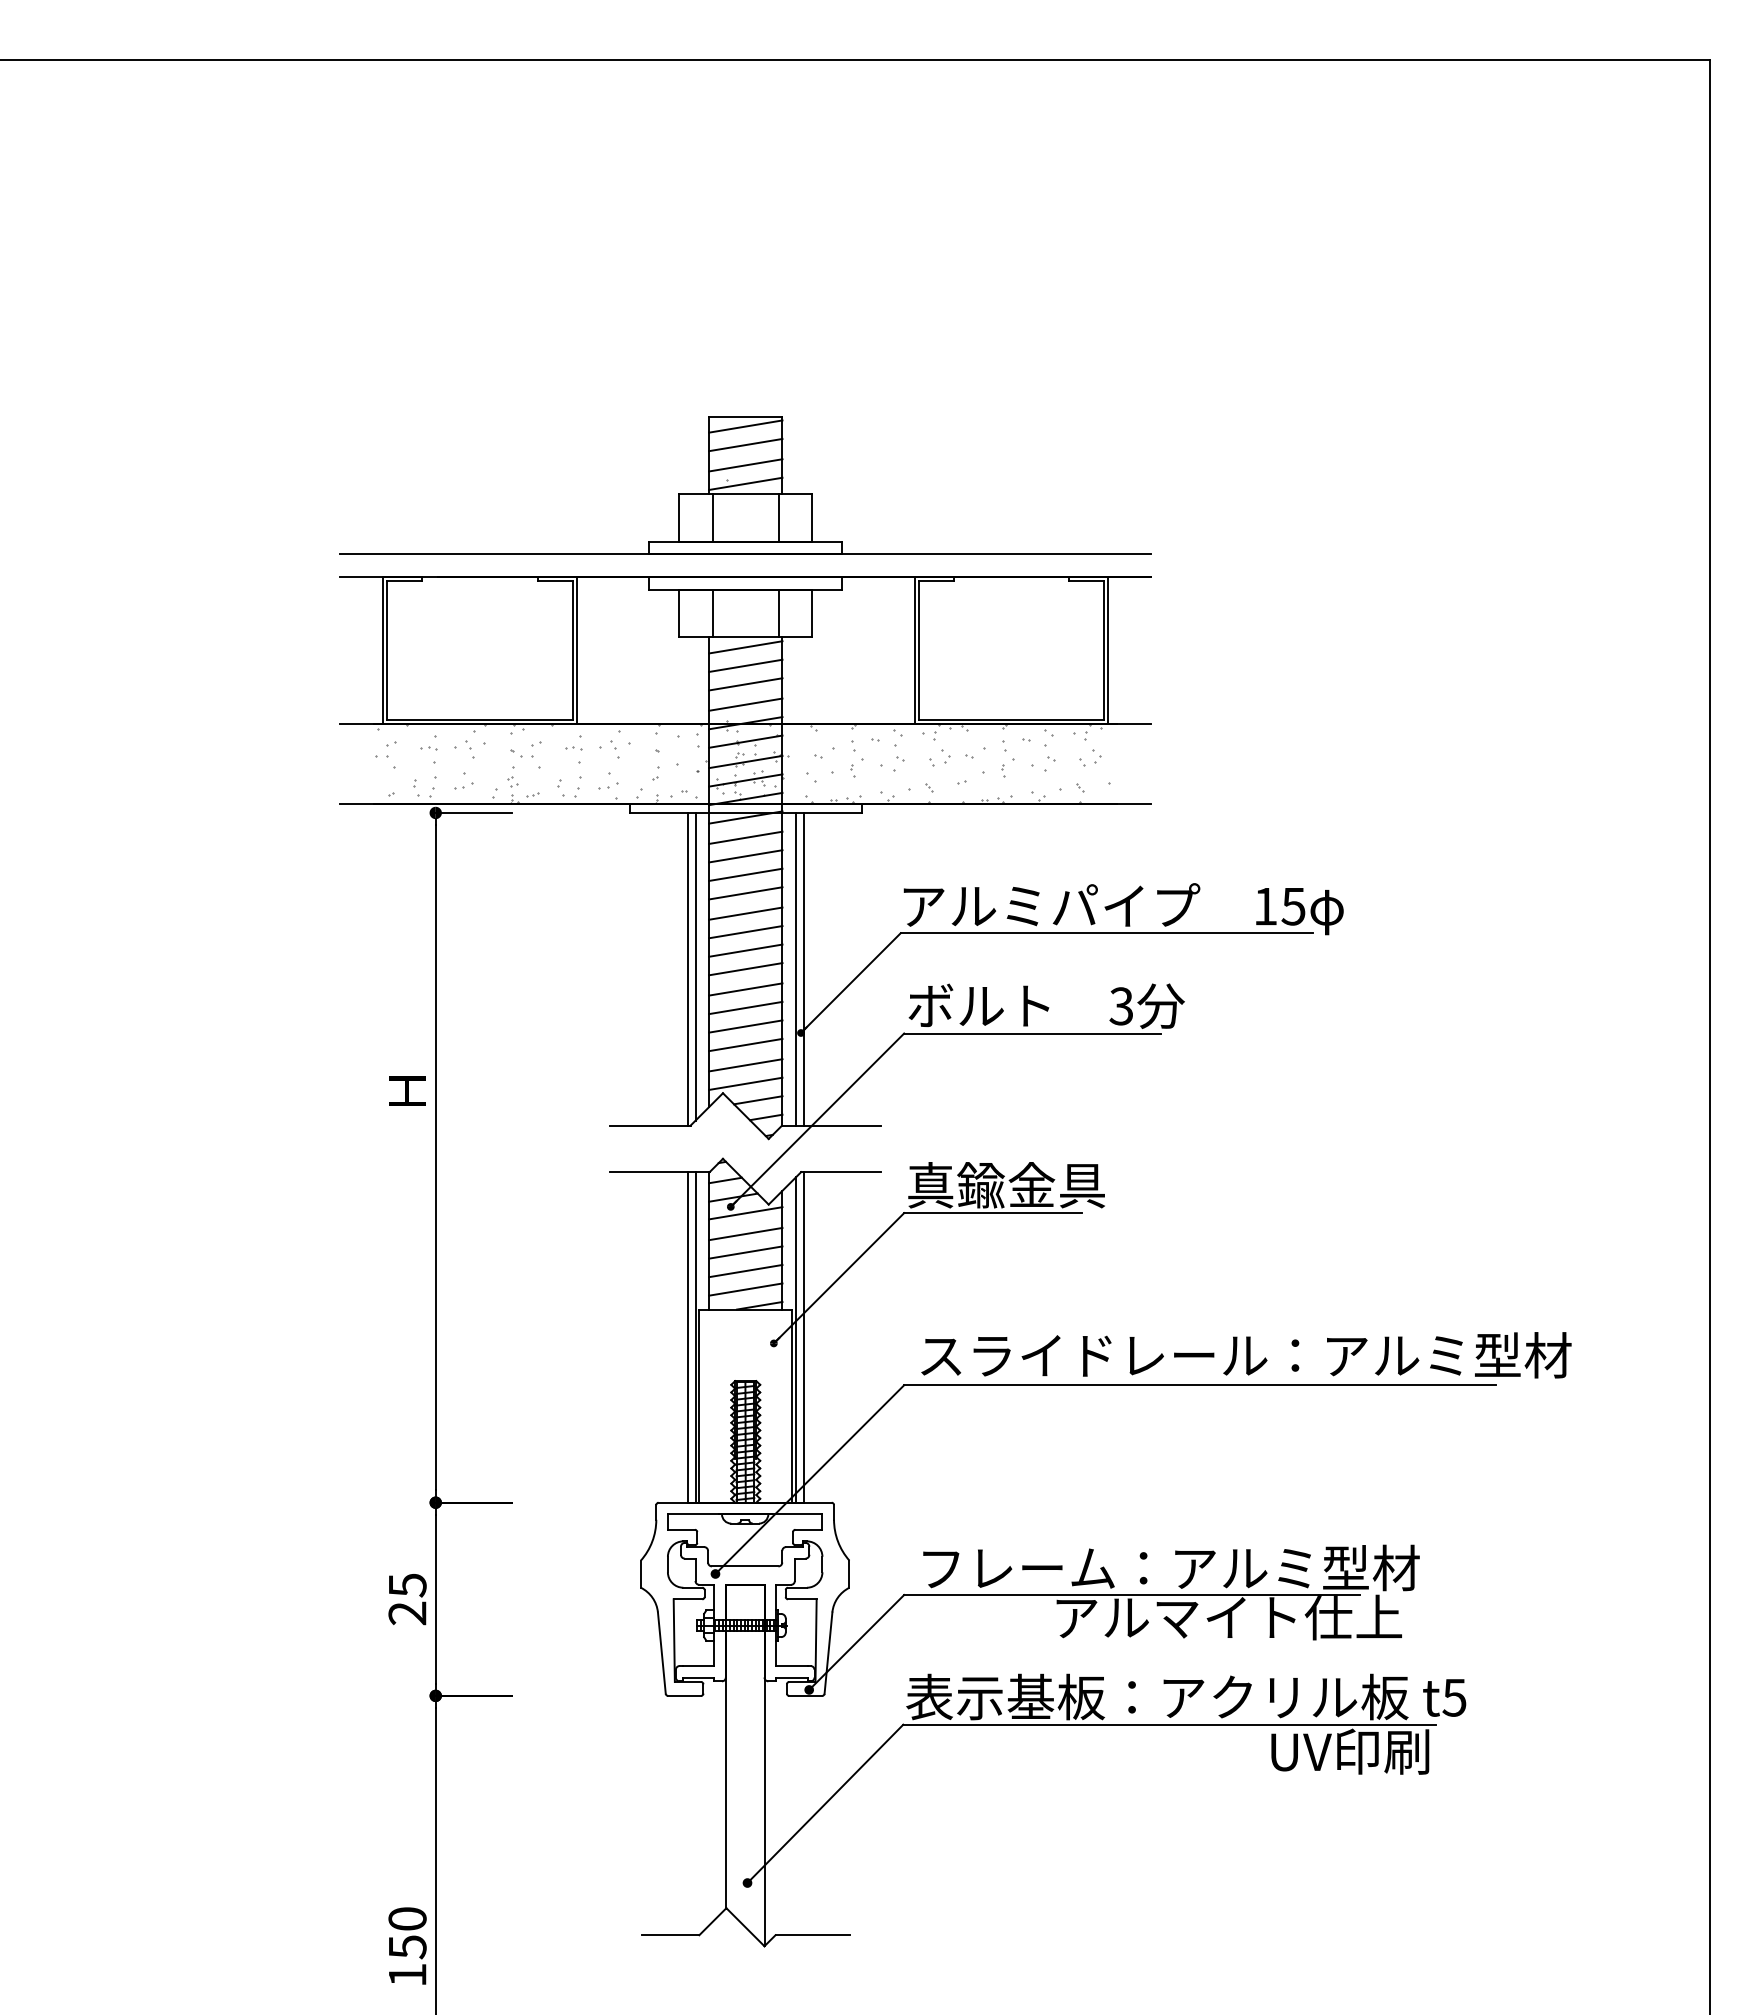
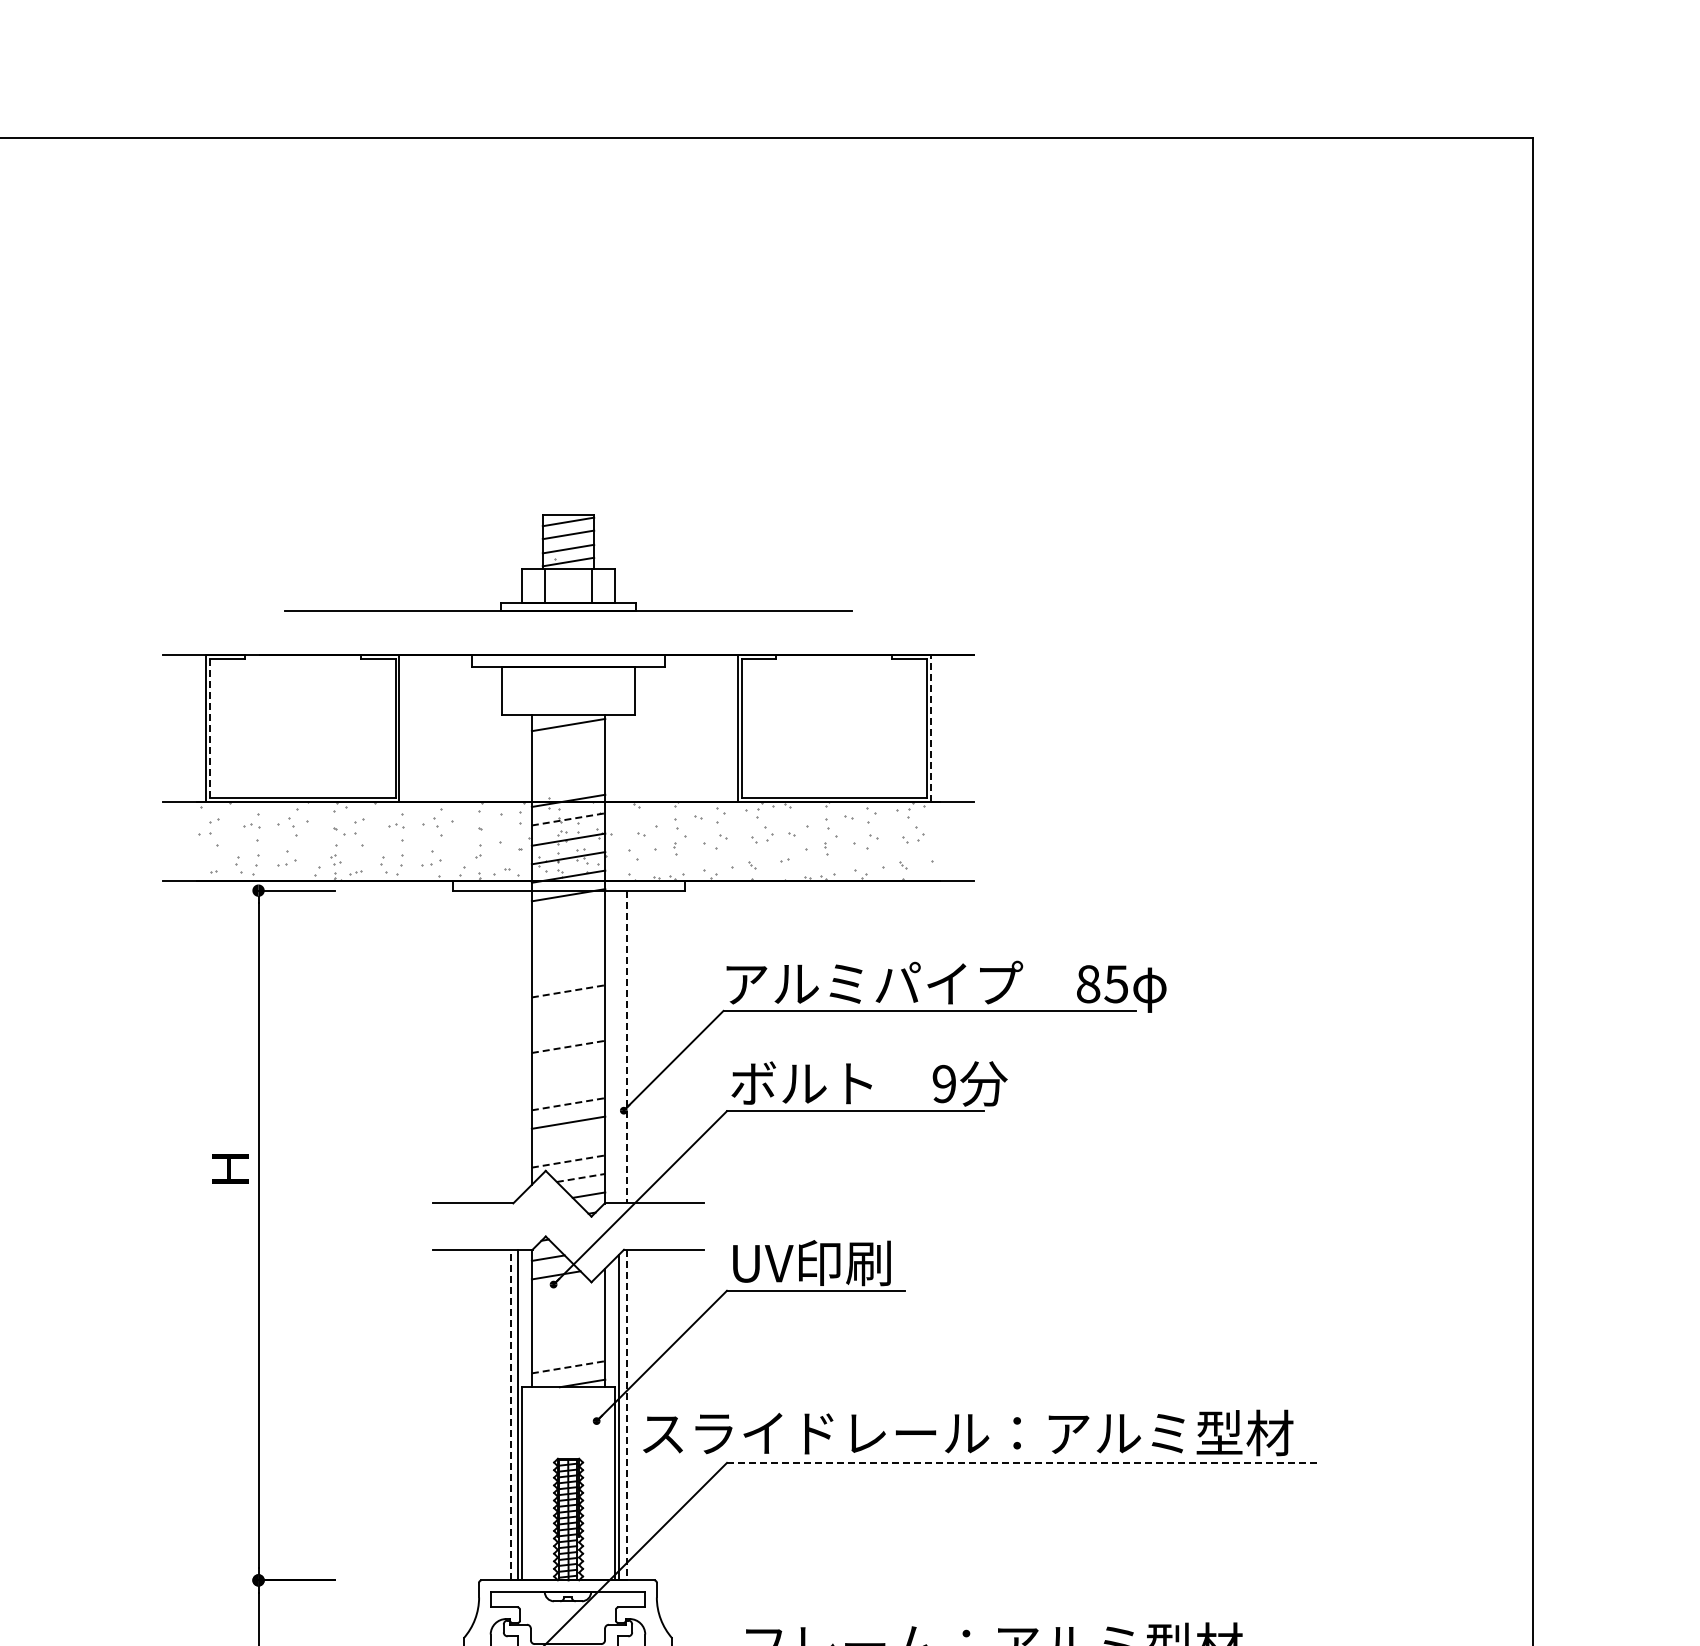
part: (745, 485) -> (568, 563), size x0.7
line: (712, 613) -> (535, 691), removed
line: (779, 613) -> (602, 691), removed
line: (387, 650) -> (210, 728), solid -> dashed
line: (1108, 650) -> (931, 728), solid -> dashed
line: (745, 665) -> (568, 743), removed
line: (745, 684) -> (568, 762), removed
line: (745, 704) -> (568, 782), removed
line: (746, 741) -> (569, 819), solid -> dashed
line: (745, 837) -> (568, 915), removed
line: (745, 856) -> (568, 934), removed
line: (745, 874) -> (568, 952), removed
line: (745, 893) -> (568, 971), removed
text: (1265, 906) -> (1088, 984), 15 -> 85
line: (746, 913) -> (569, 991), solid -> dashed
line: (745, 932) -> (568, 1010), removed
line: (745, 950) -> (568, 1028), removed
line: (695, 966) -> (518, 1044), removed
line: (687, 968) -> (510, 1046), removed
line: (796, 968) -> (619, 1046), removed
line: (746, 969) -> (569, 1047), solid -> dashed
line: (803, 969) -> (626, 1047), solid -> dashed
line: (745, 989) -> (568, 1067), removed
text: (1121, 1006) -> (944, 1084), 3 -> 9
line: (745, 1007) -> (568, 1085), removed
line: (746, 1026) -> (569, 1104), solid -> dashed
line: (745, 1065) -> (568, 1143), removed
line: (746, 1083) -> (569, 1161), solid -> dashed
line: (758, 1100) -> (581, 1178), solid -> dashed
text: (1006, 1185) -> (829, 1263), 真鍮金具 -> UV印刷
line: (745, 1213) -> (568, 1291), removed
line: (745, 1233) -> (568, 1311), removed
line: (745, 1252) -> (568, 1330), removed
line: (745, 1270) -> (568, 1348), removed
line: (746, 1289) -> (569, 1367), solid -> dashed
line: (687, 1336) -> (510, 1414), solid -> dashed
line: (803, 1337) -> (626, 1415), solid -> dashed
text: (1246, 1355) -> (968, 1433), moved
line: (1200, 1385) -> (1023, 1463), solid -> dashed

